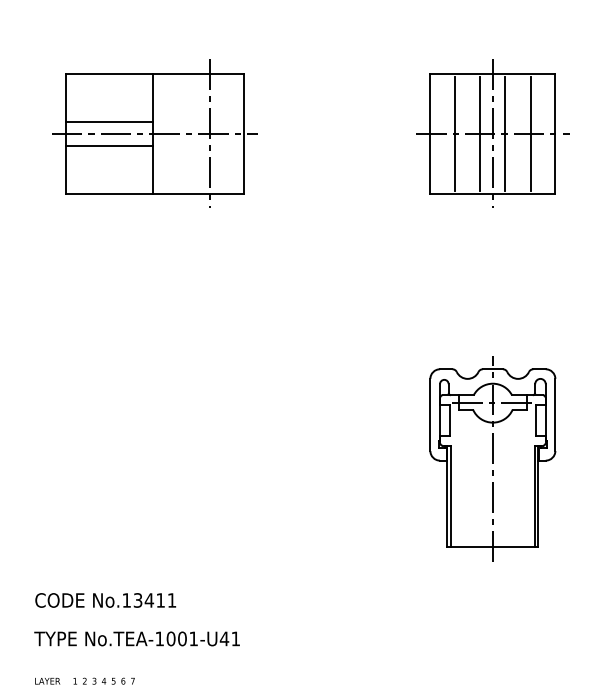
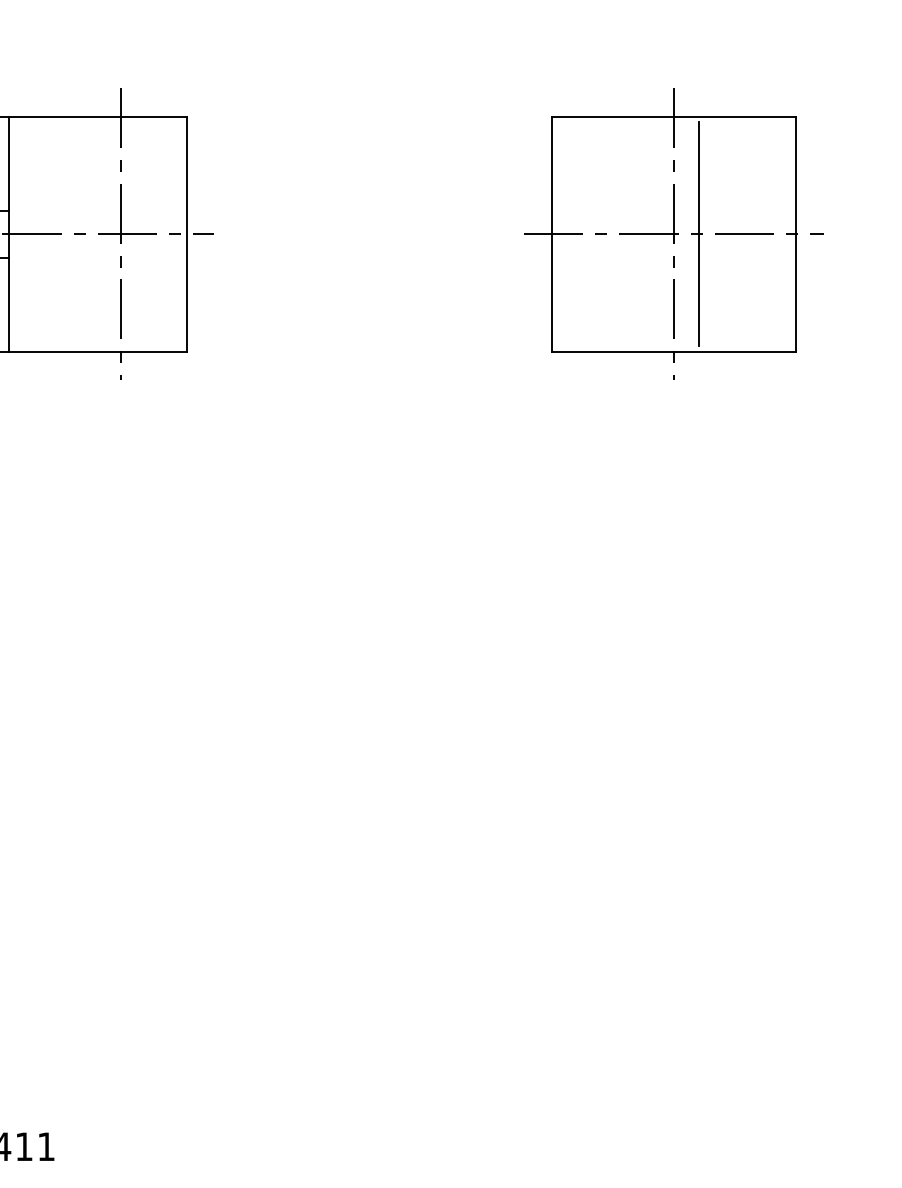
line: (455, 133) -> (600, 233), removed
line: (480, 133) -> (649, 233), removed
line: (530, 133) -> (747, 233), removed
part: (492, 458) -> (673, 869), removed

